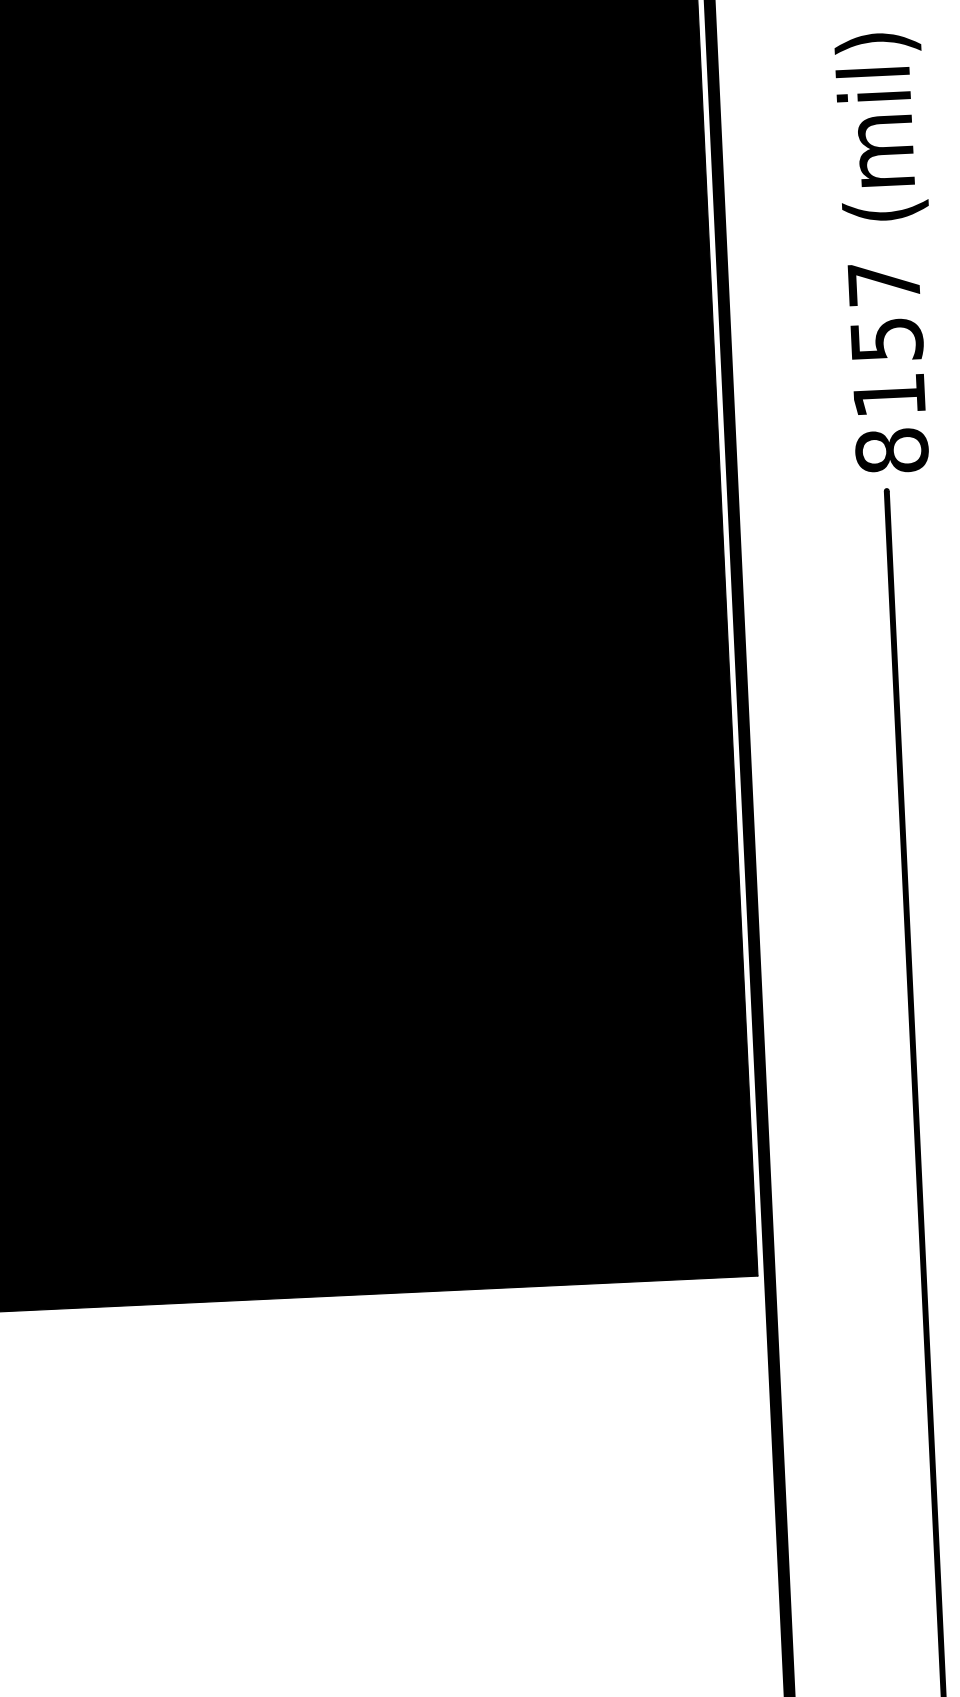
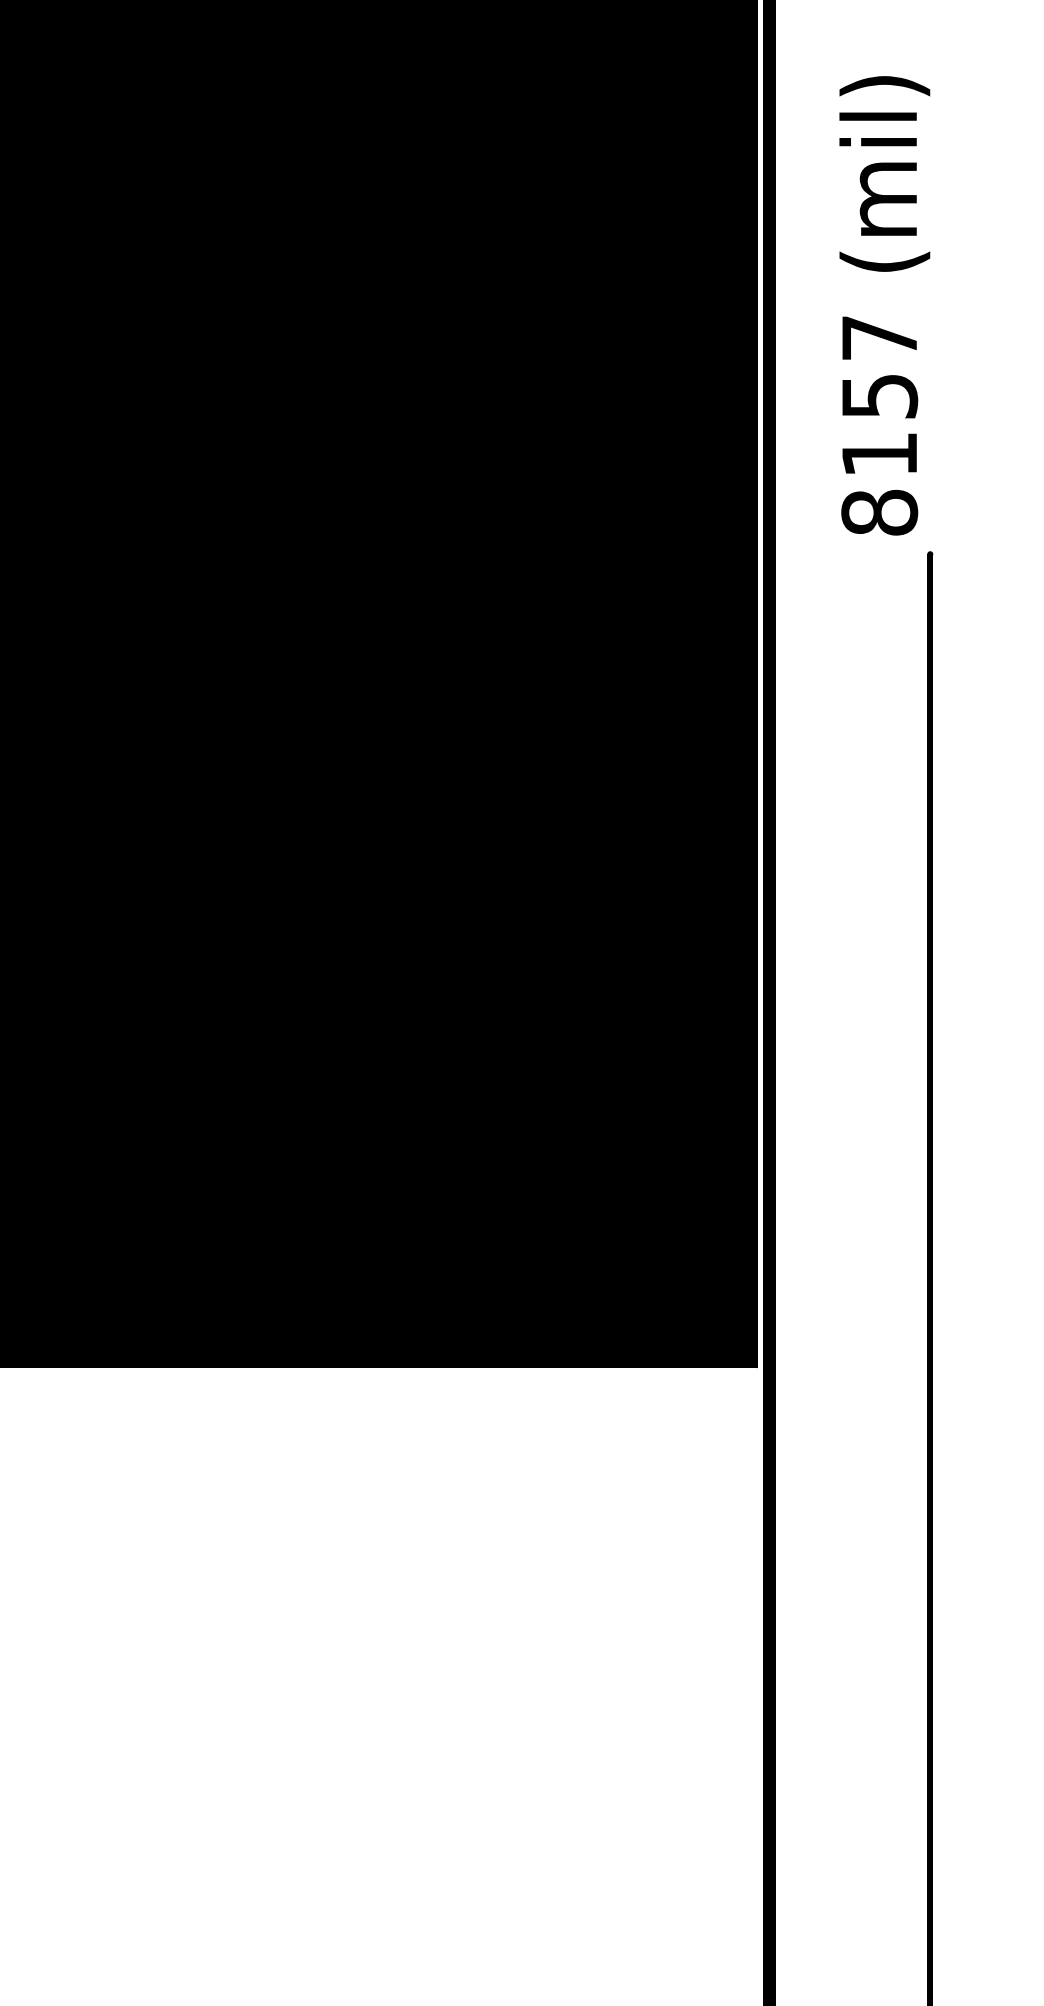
text: (887, 252) -> (884, 305), moved

